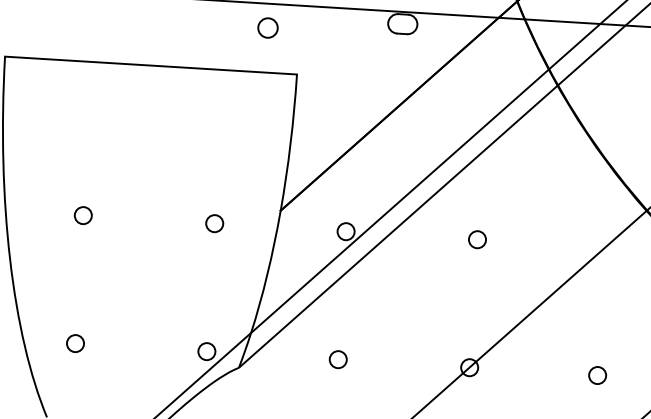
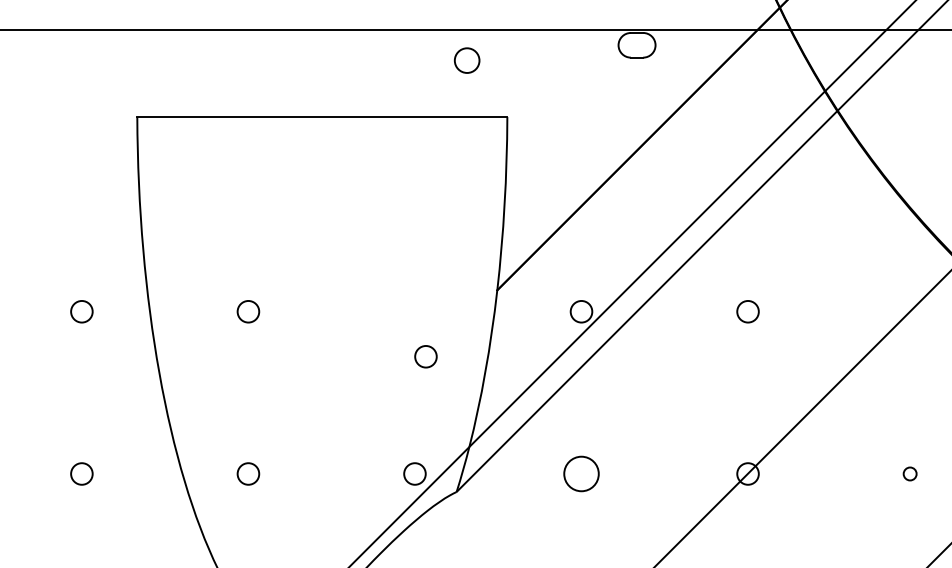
circle: (214, 223) -> (425, 356), moved
circle: (338, 359) -> (581, 473), size x1.6
circle: (597, 375) -> (909, 473), size x0.6

